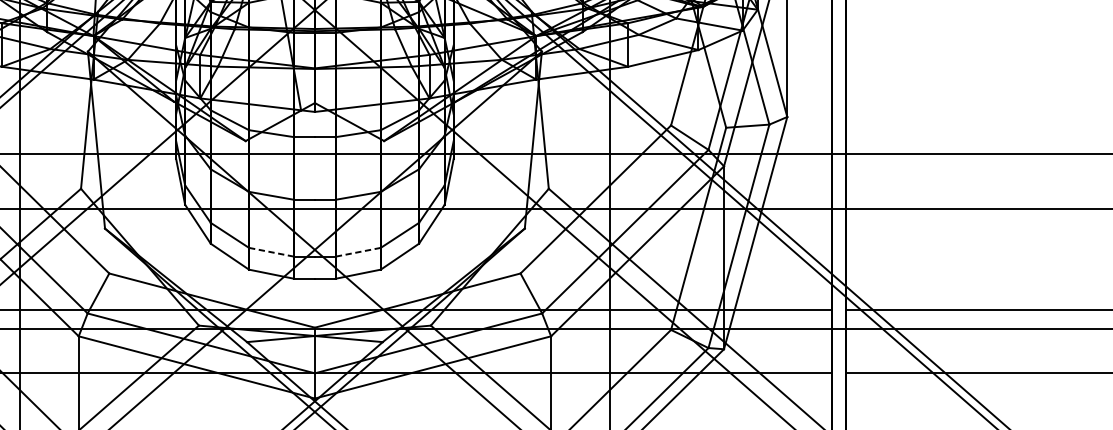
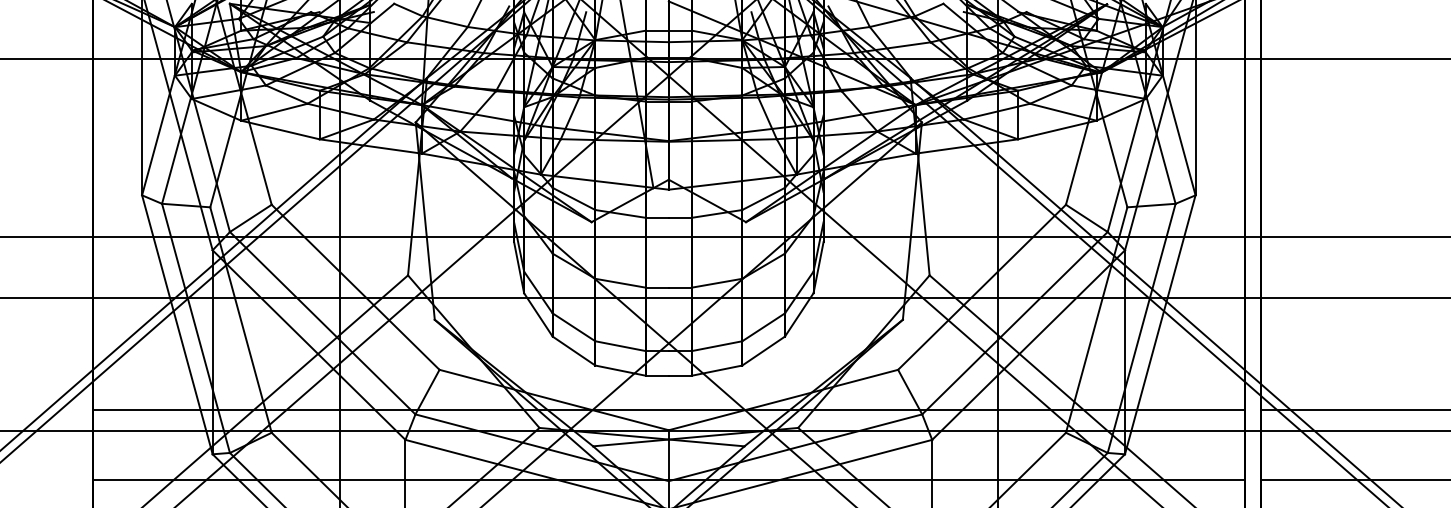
line: (271, 252) -> (620, 346), dashed -> solid
line: (358, 252) -> (717, 346), dashed -> solid

